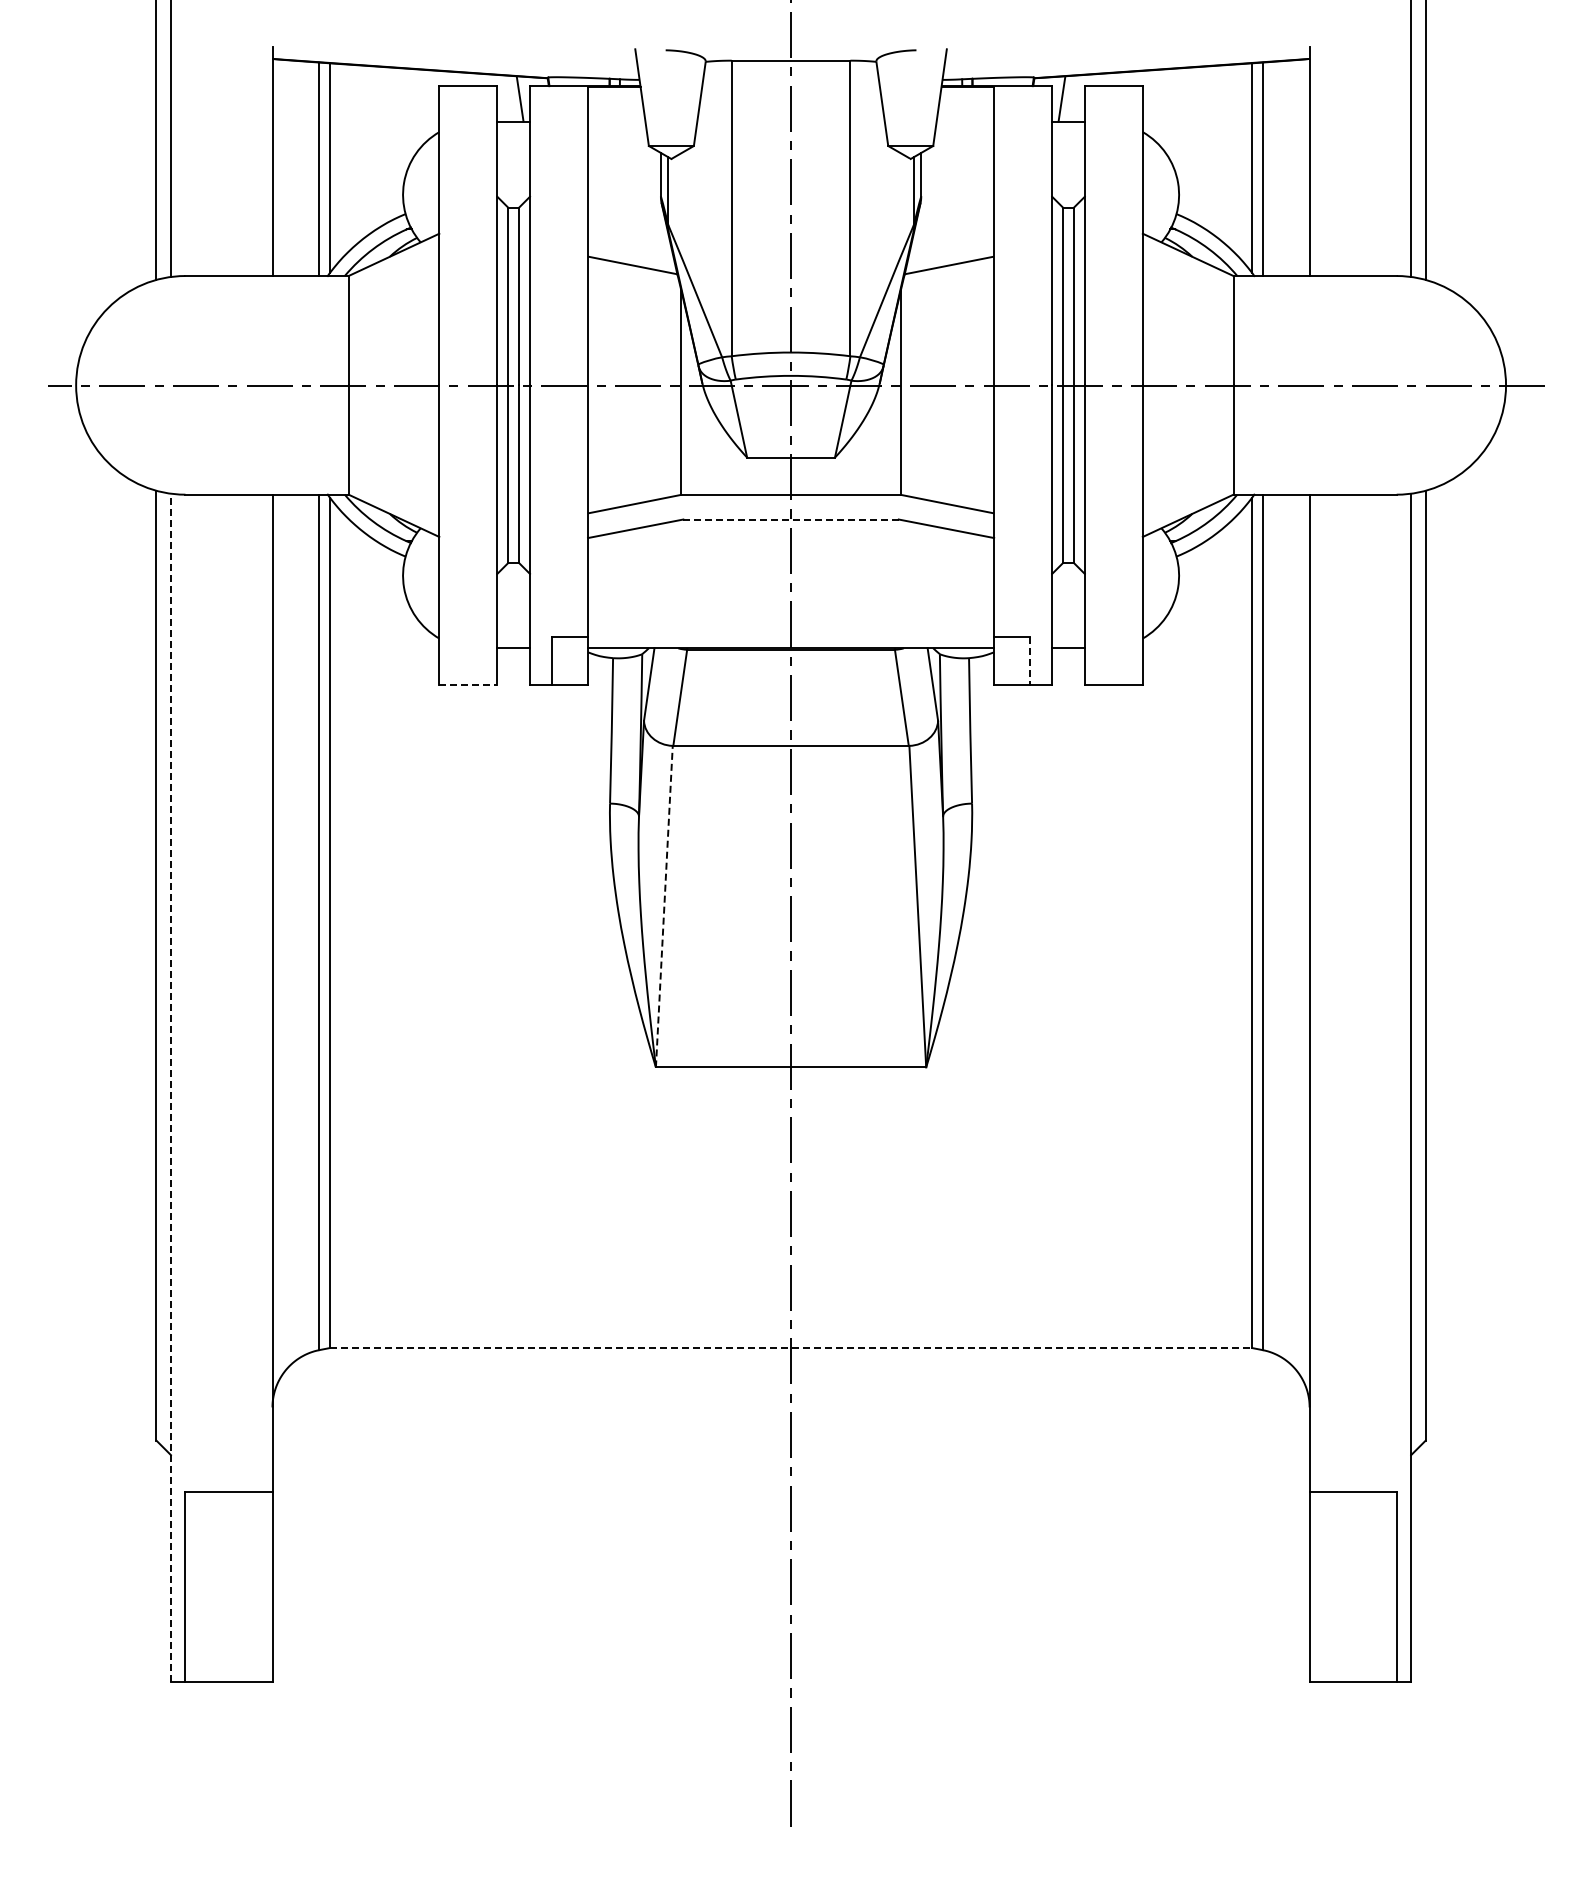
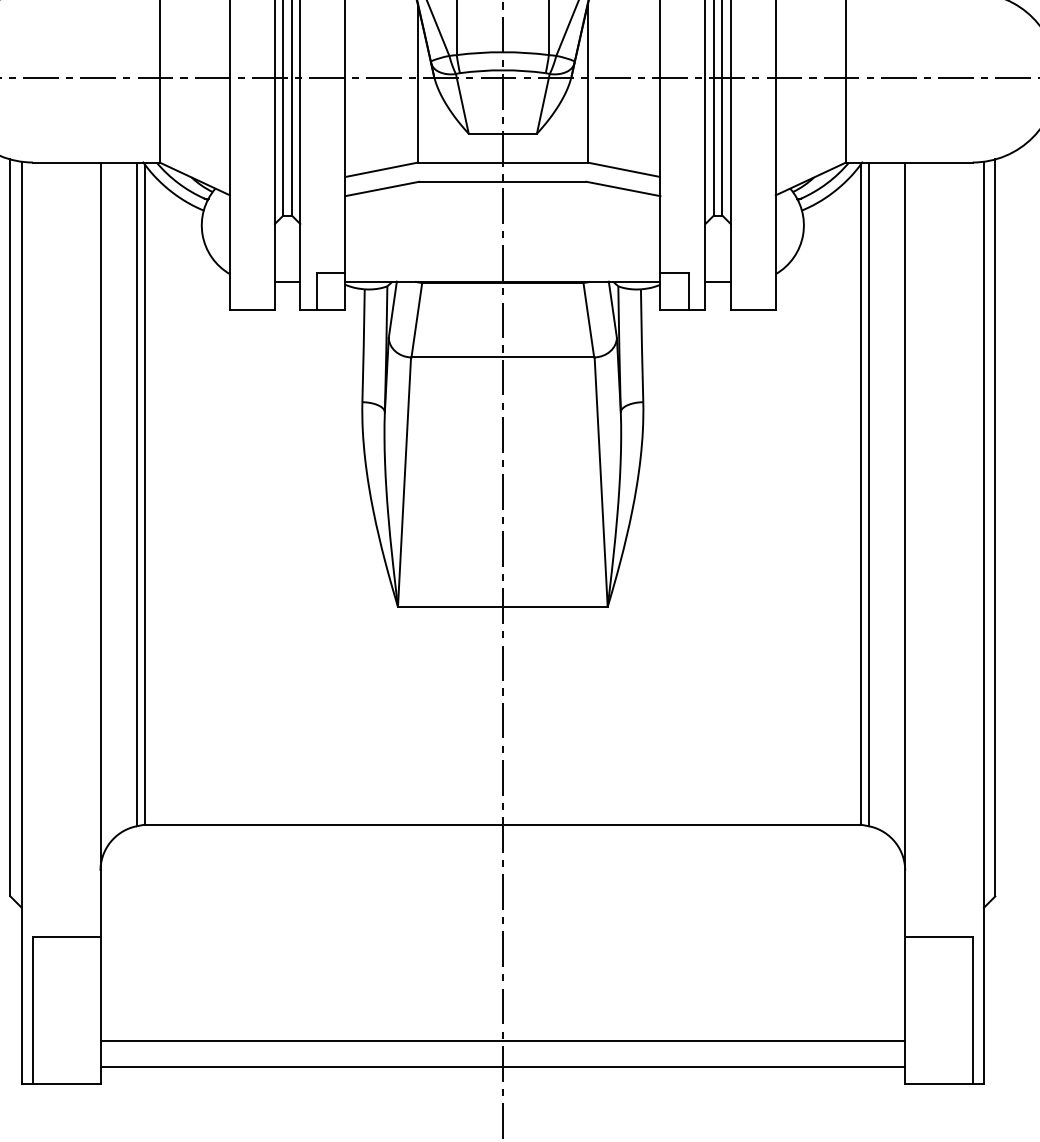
line: (791, 519) -> (503, 181), dashed -> solid
line: (1030, 661) -> (688, 291), dashed -> solid
line: (468, 684) -> (252, 309), dashed -> solid
line: (664, 906) -> (404, 482), dashed -> solid
line: (170, 1087) -> (21, 622), dashed -> solid
line: (791, 1348) -> (503, 824), dashed -> solid
line: (790, 1627) -> (502, 1041), added
line: (790, 1660) -> (502, 1067), added

